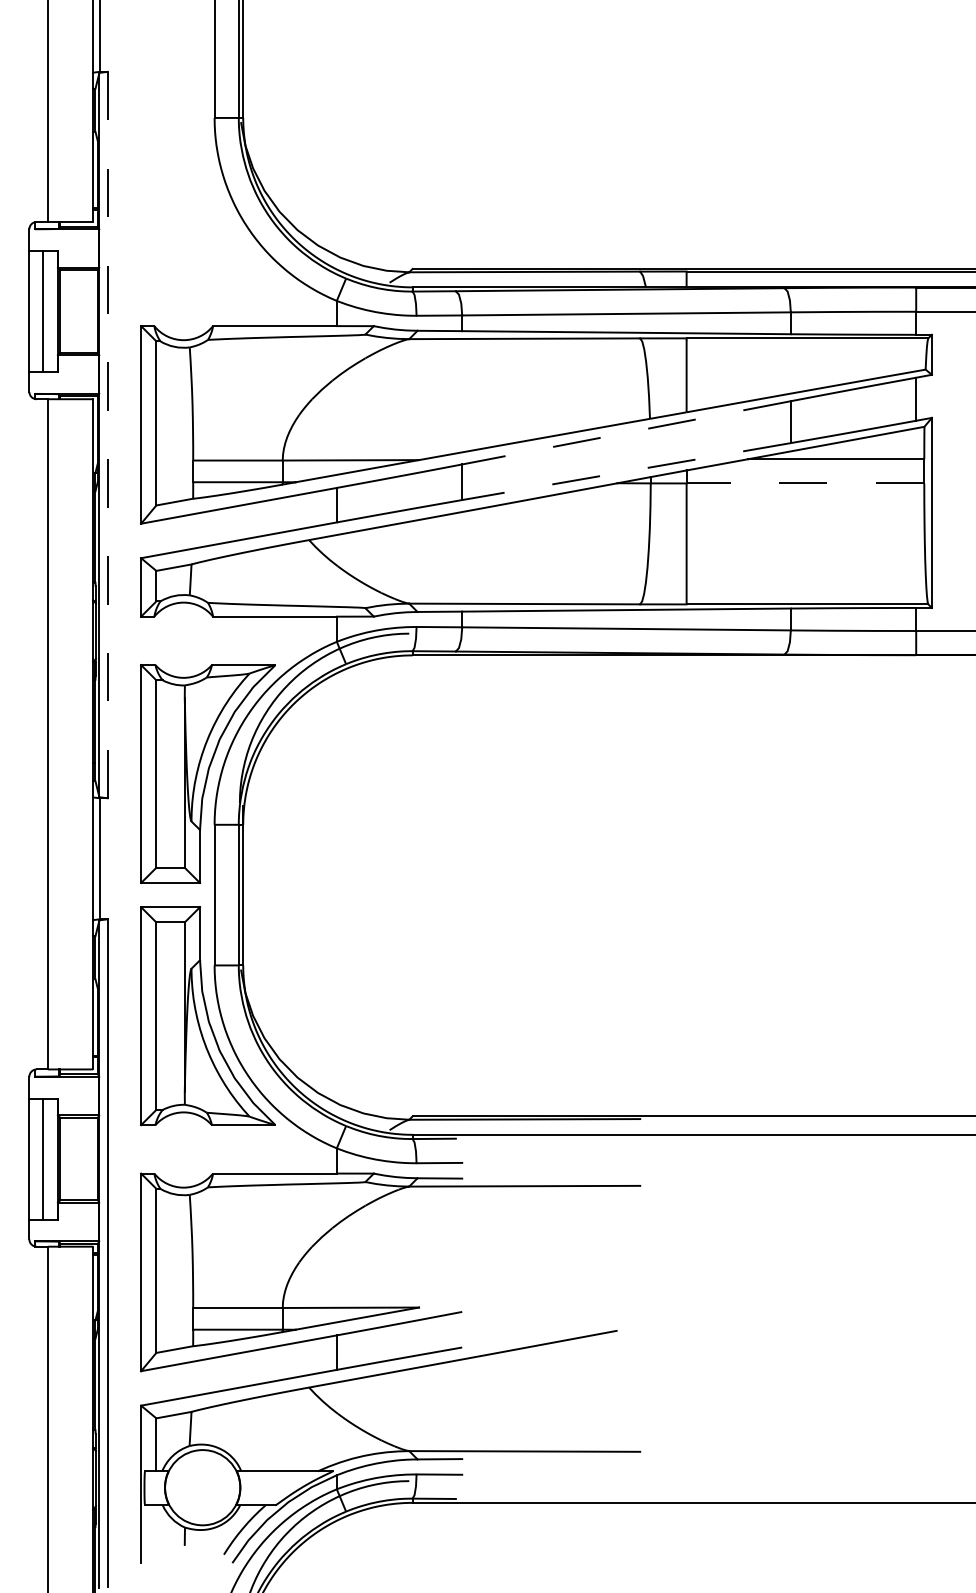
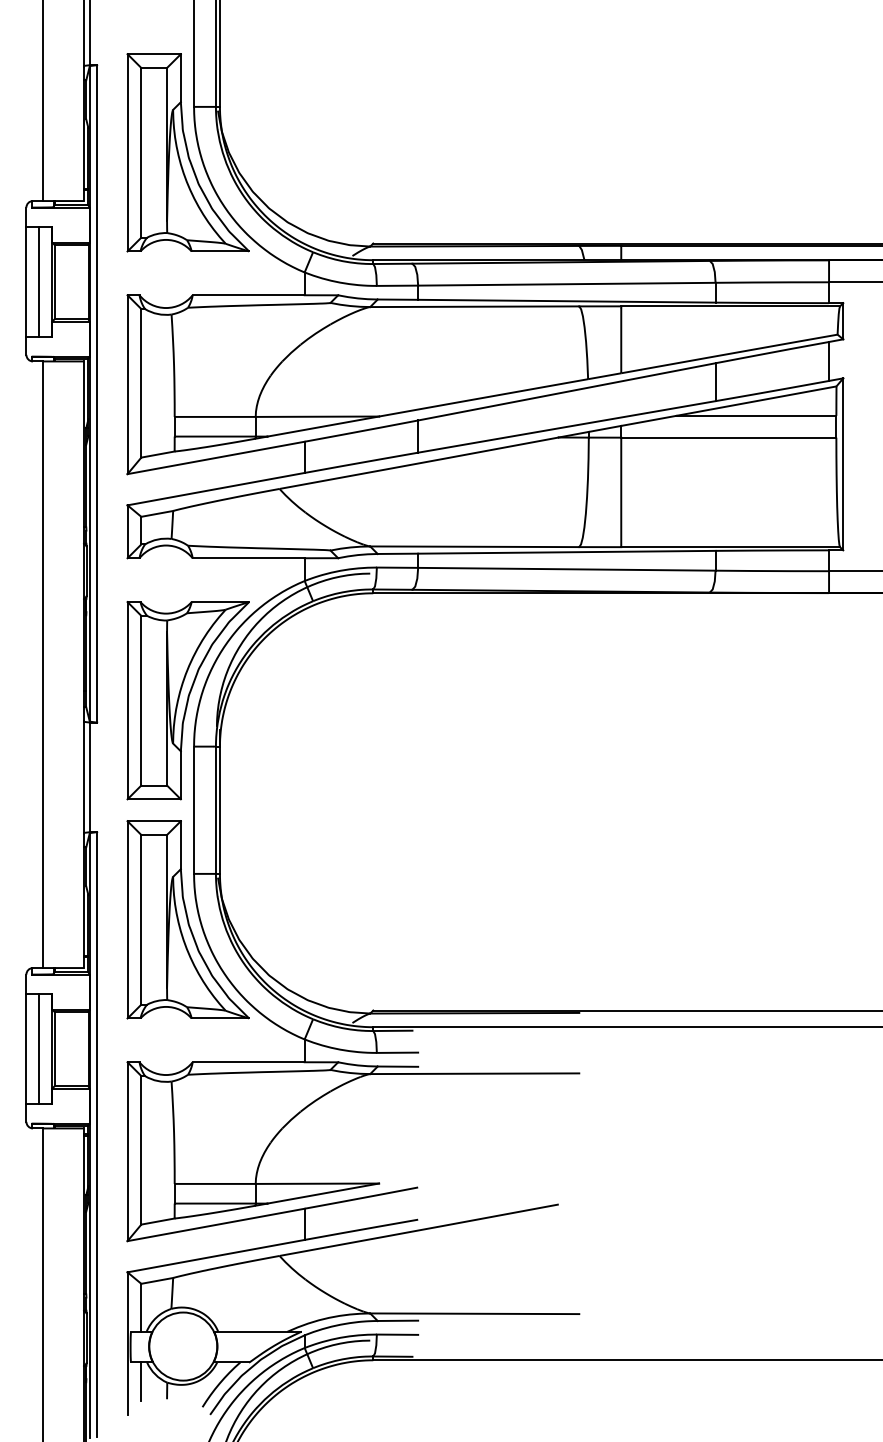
part: (207, 168) -> (187, 152), added
line: (626, 432) -> (566, 391), dashed -> solid
line: (107, 434) -> (97, 393), dashed -> solid
line: (626, 471) -> (566, 426), dashed -> solid
line: (805, 483) -> (728, 437), dashed -> solid
line: (156, 1526) -> (141, 1381), added

